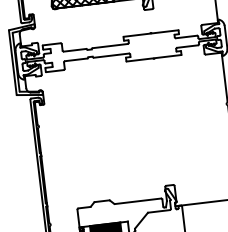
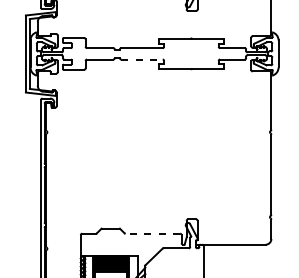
line: (111, 55) -> (142, 59), solid -> dashed
line: (137, 201) -> (152, 233), solid -> dashed

